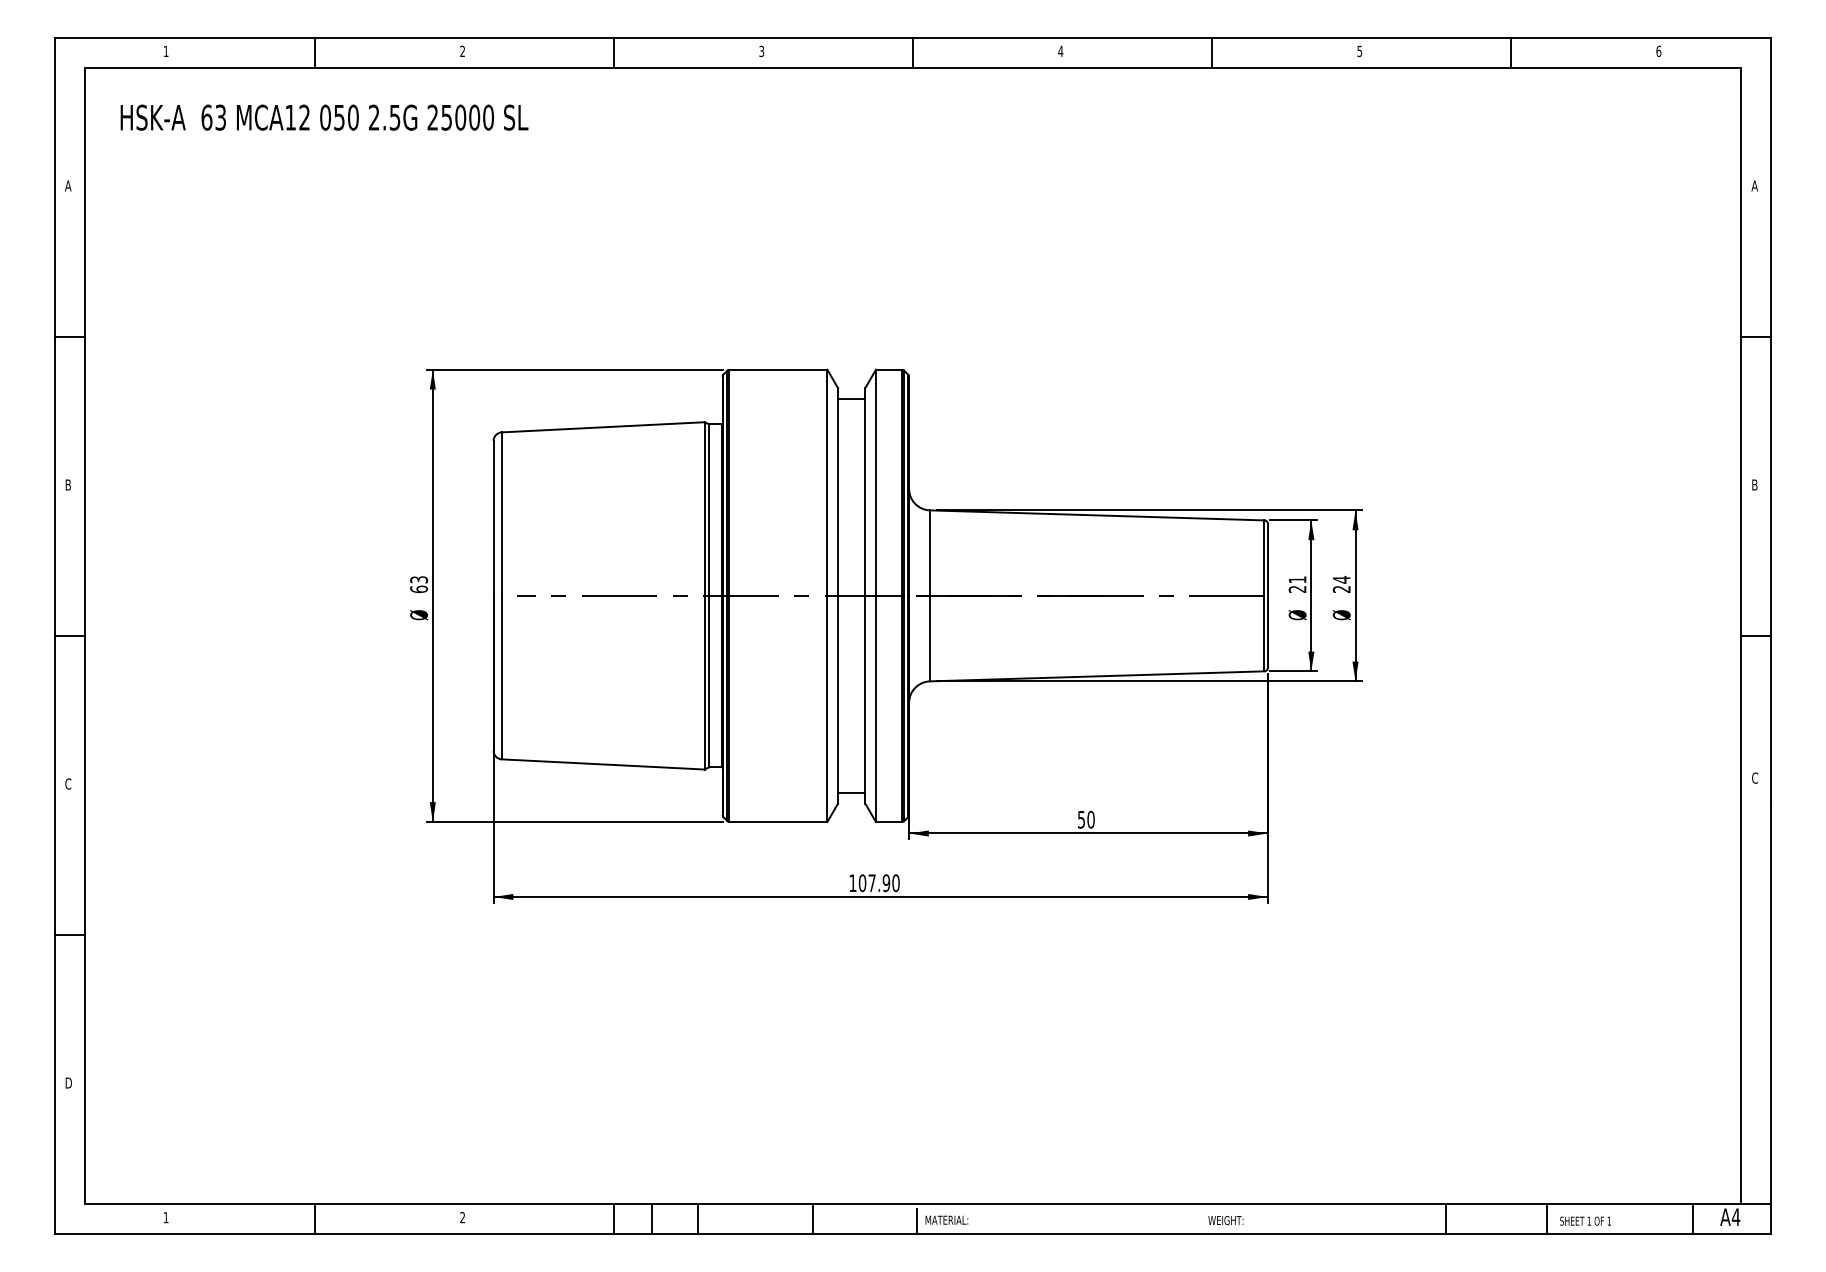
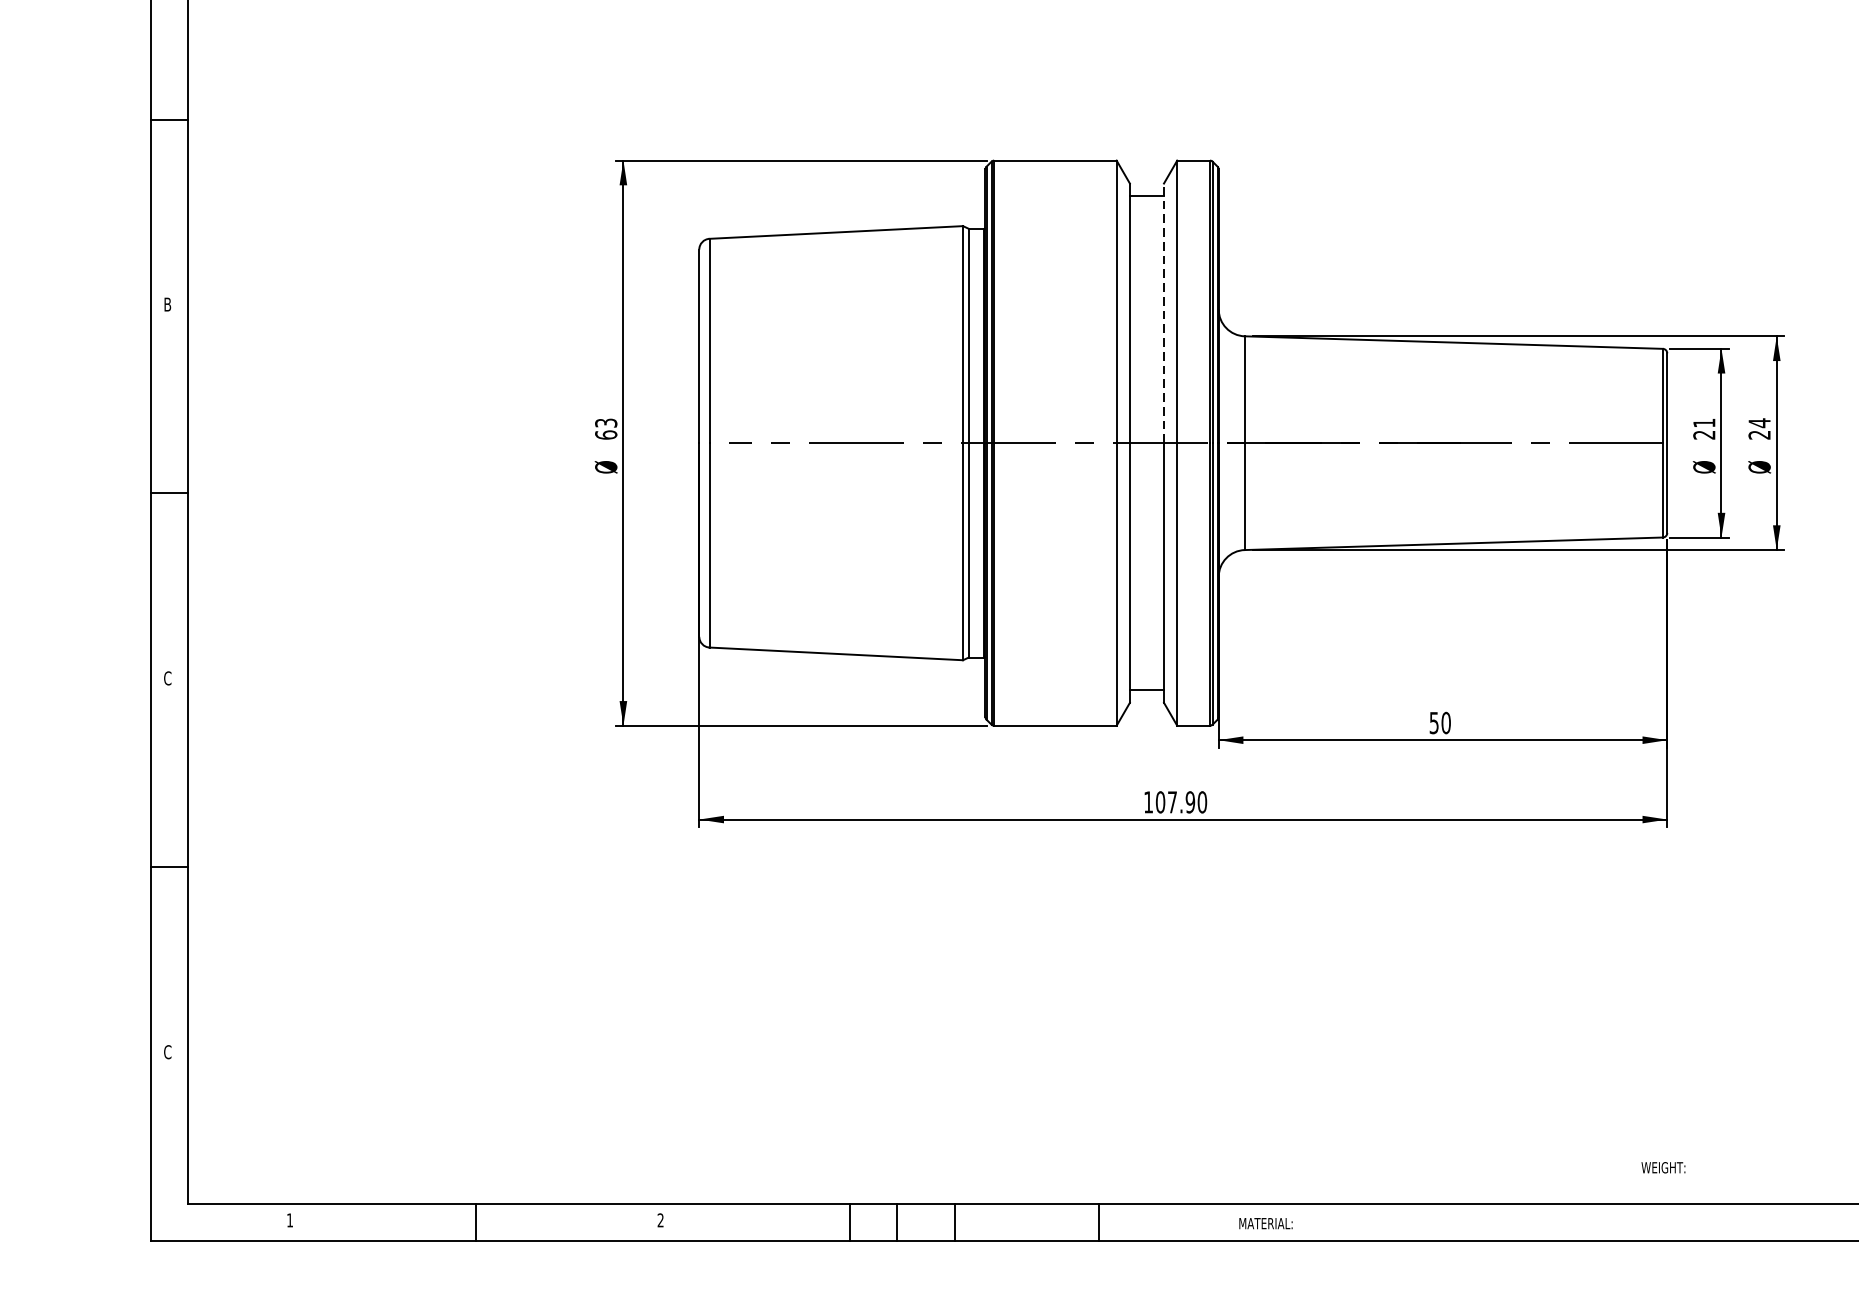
line: (865, 492) -> (1164, 313), solid -> dashed
text: (68, 1082) -> (167, 1051), D -> C
text: (1225, 1220) -> (1662, 1167), moved
line: (917, 1221) -> (1229, 1225), removed

